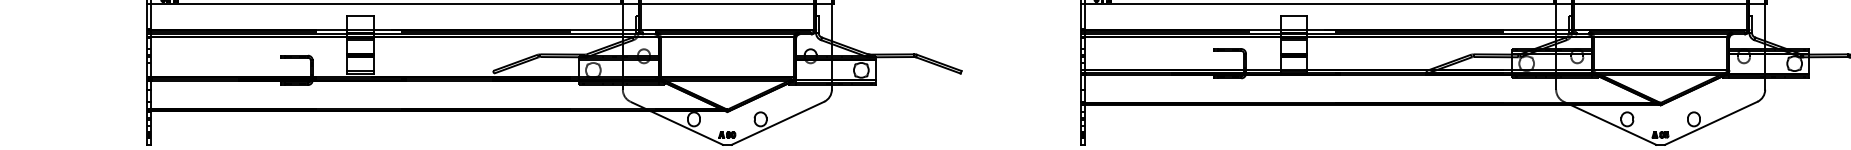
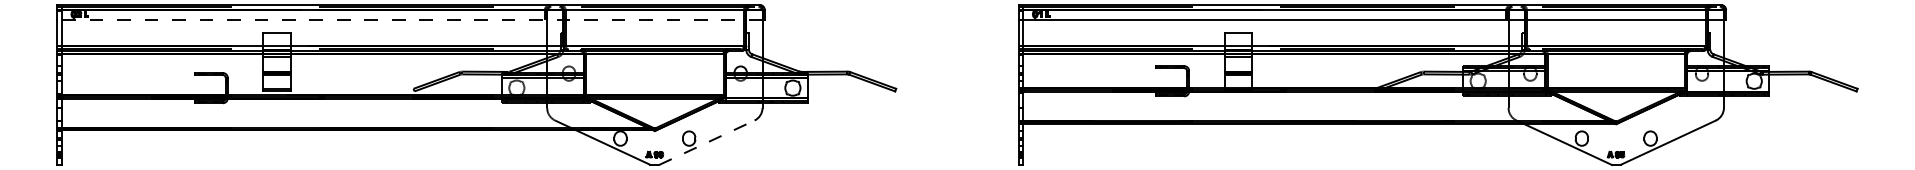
line: (490, 4) -> (410, 20), solid -> dashed
line: (777, 123) -> (706, 142), solid -> dashed

